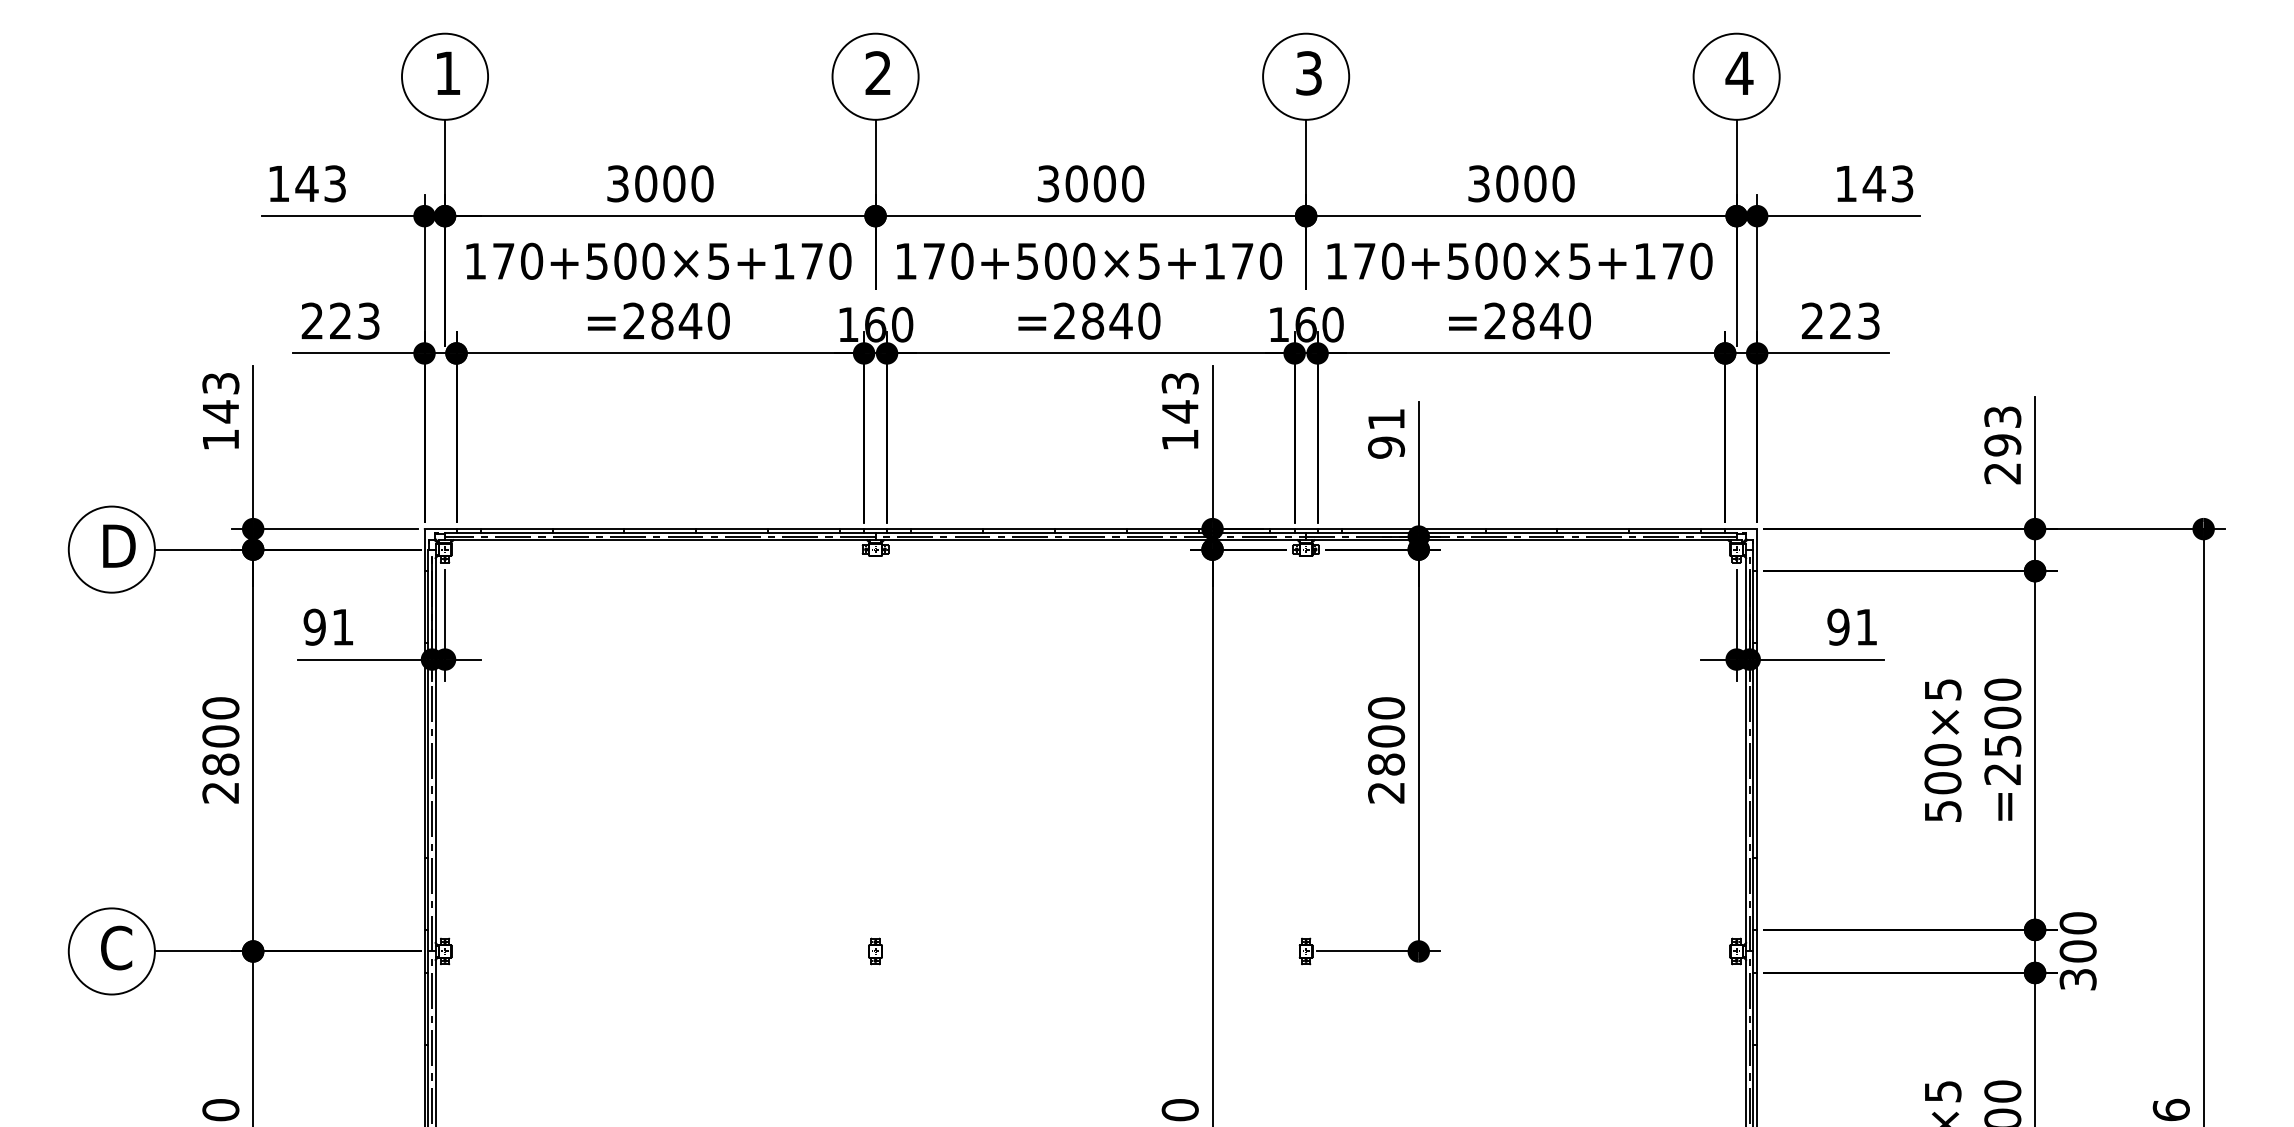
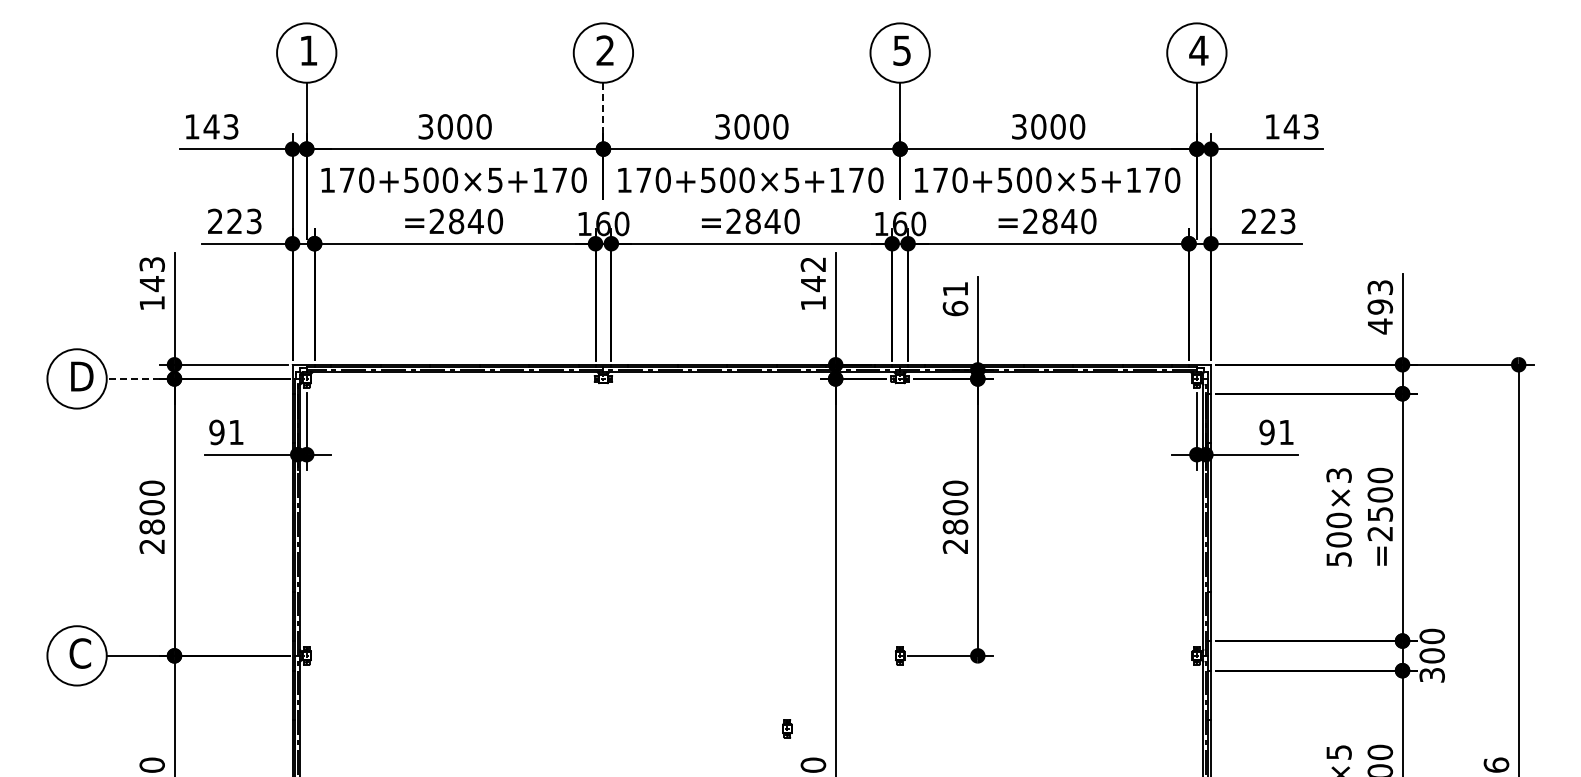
text: (1309, 73) -> (902, 50), 3 -> 5
line: (875, 157) -> (603, 108), solid -> dashed
text: (1180, 383) -> (813, 264), 143 -> 142
text: (1386, 447) -> (955, 308), 91 -> 61
text: (2001, 473) -> (1379, 326), 293 -> 493
line: (192, 548) -> (132, 378), solid -> dashed
text: (1942, 689) -> (1338, 475), 500×5 -> 500×3
part: (875, 950) -> (787, 728), moved

